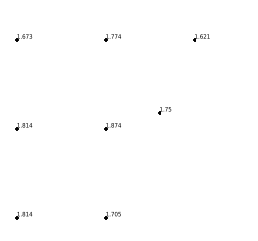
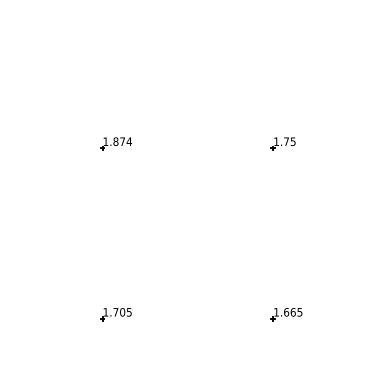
part: (164, 110) -> (282, 143), moved
part: (201, 215) -> (286, 314), added

